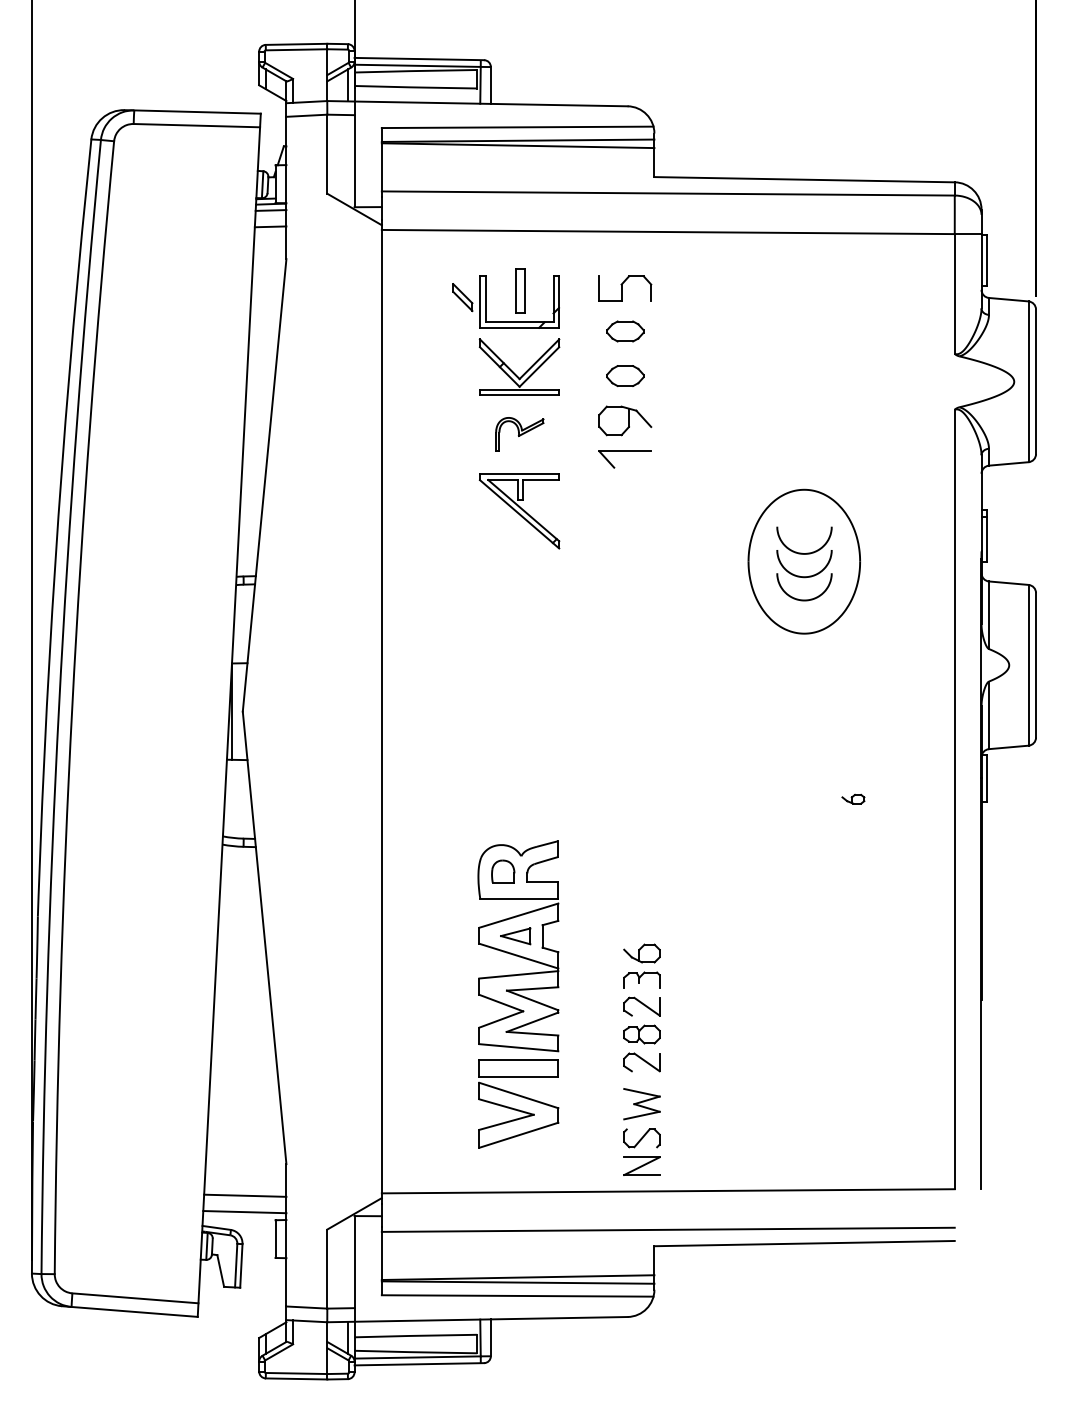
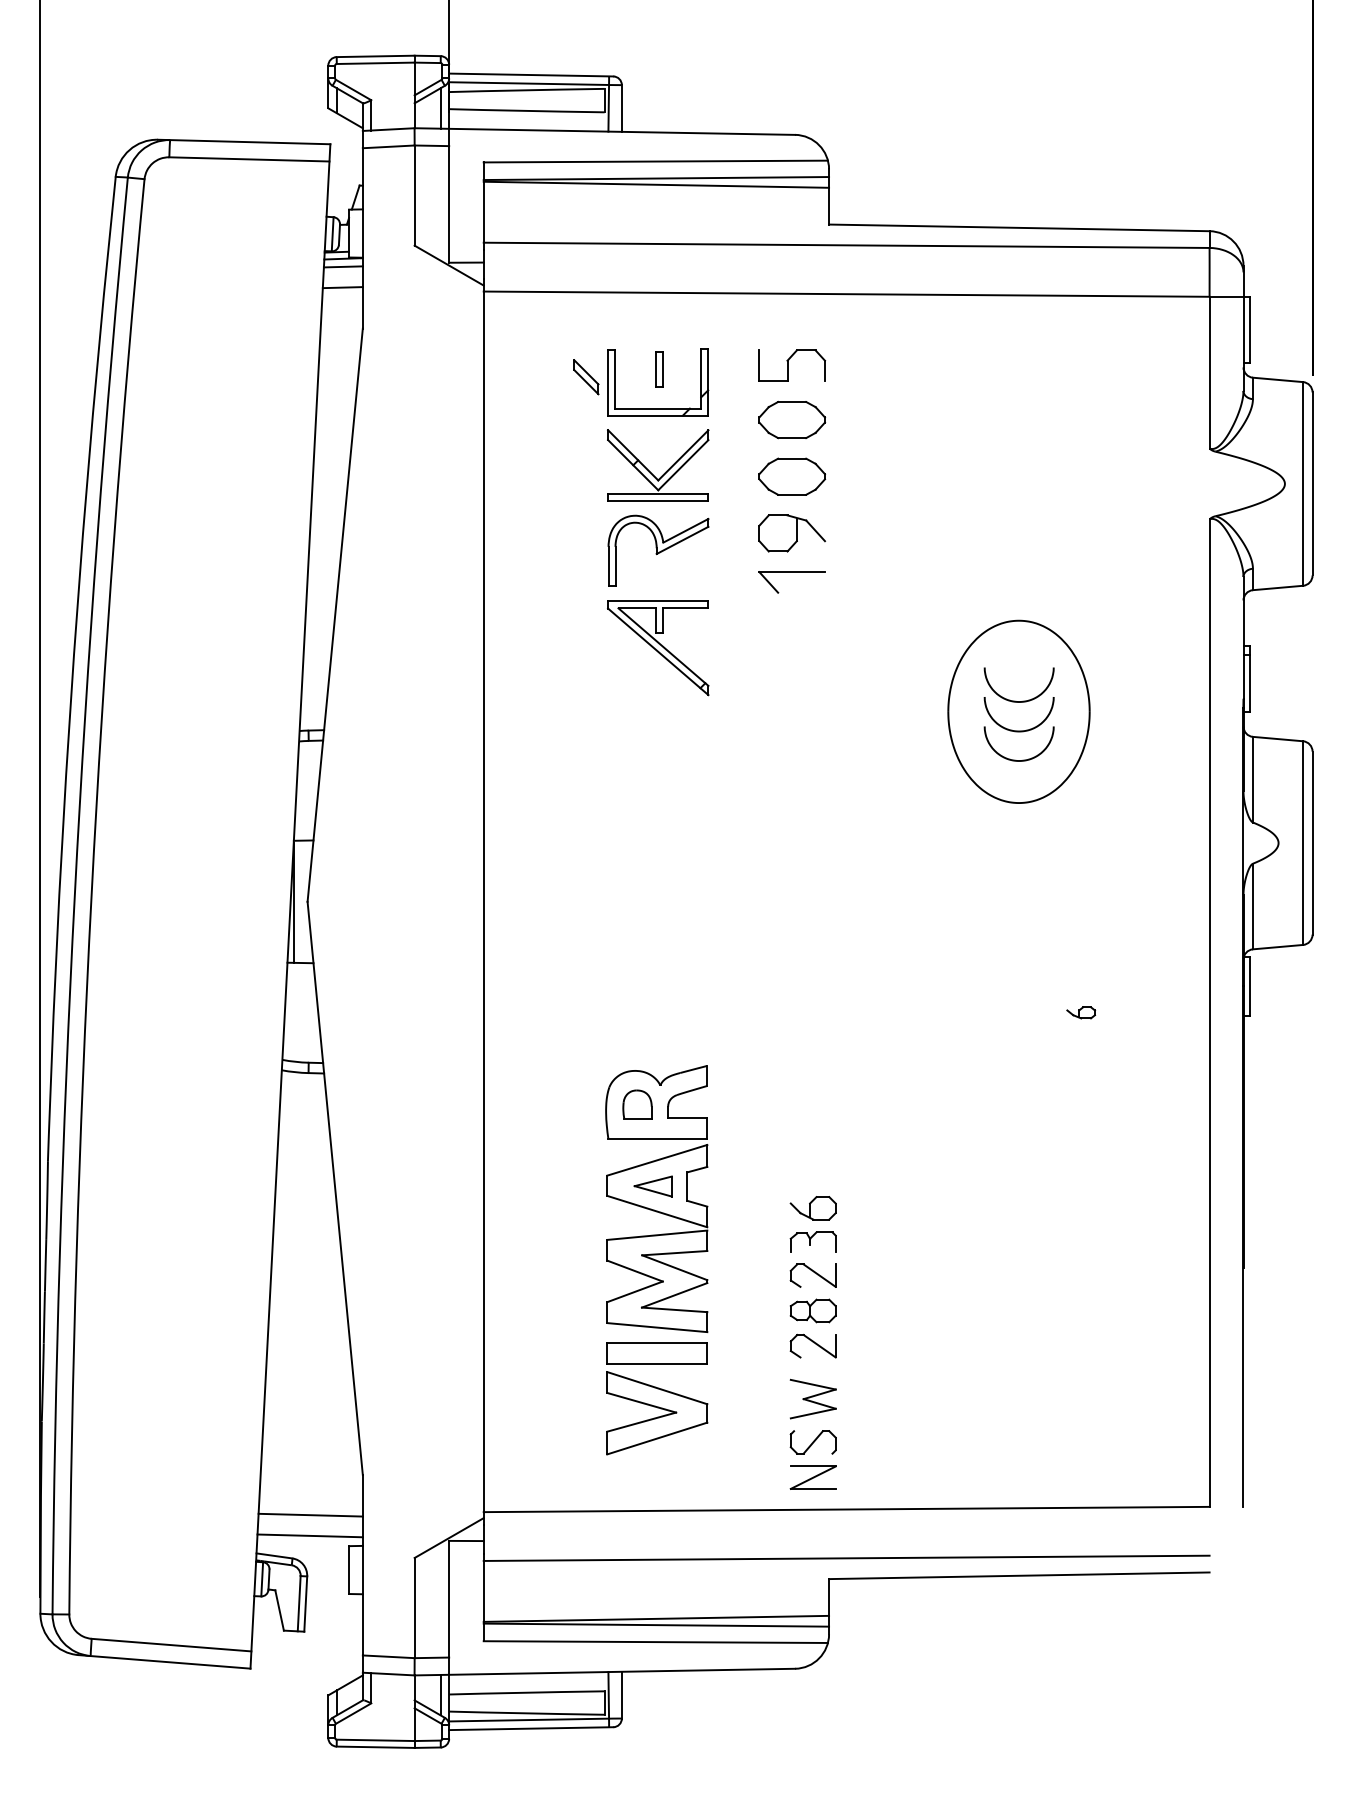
part: (520, 291) -> (659, 369), size x0.62
part: (625, 331) -> (792, 420), size x1.43
part: (625, 375) -> (792, 476), size x1.43
part: (519, 434) -> (658, 550), size x1.67

